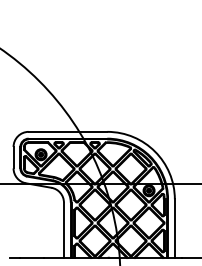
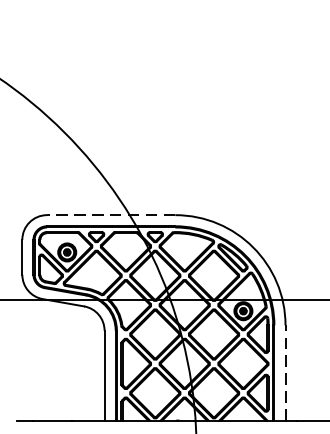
line: (67, 131) -> (110, 214), solid -> dashed
line: (174, 228) -> (284, 372), solid -> dashed

